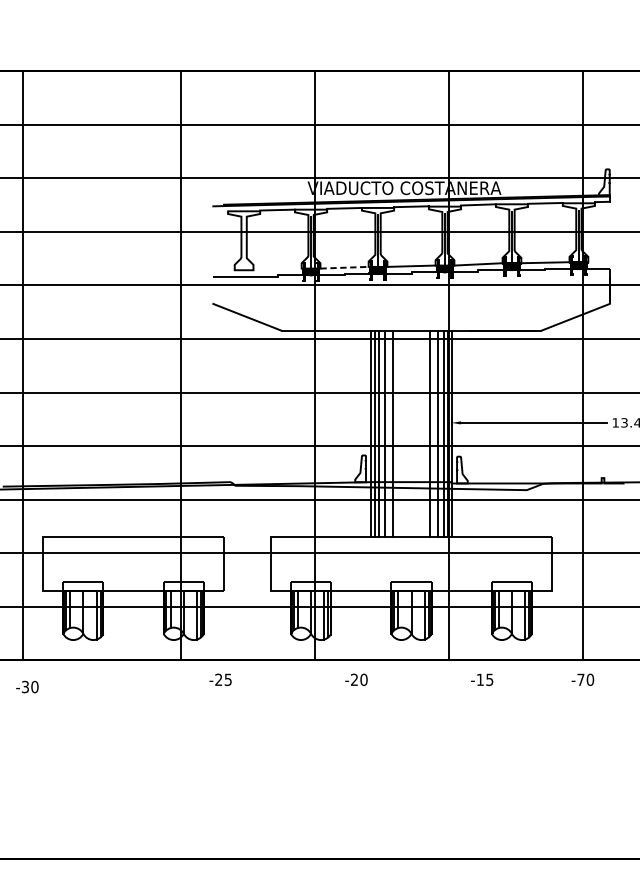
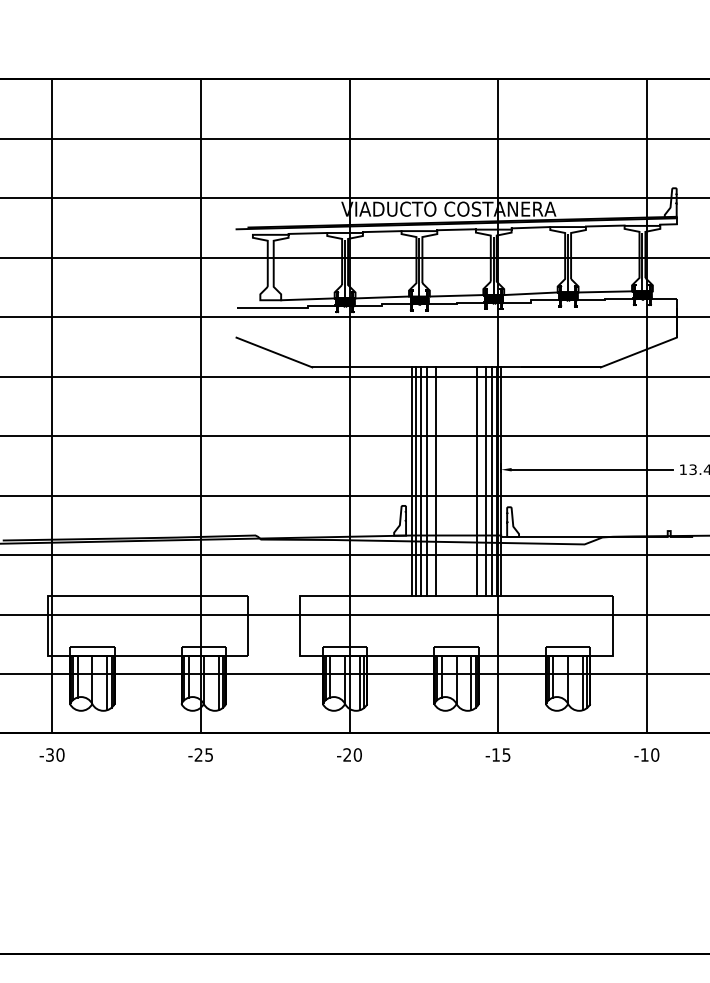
line: (344, 267) -> (382, 297), dashed -> solid
line: (277, 269) -> (307, 299), added
line: (23, 365) -> (52, 406), moved
text: (220, 679) -> (200, 754), moved
text: (356, 679) -> (349, 754), moved
text: (481, 679) -> (497, 754), moved
text: (580, 679) -> (644, 754), -70 -> -10
text: (26, 686) -> (51, 754), moved

